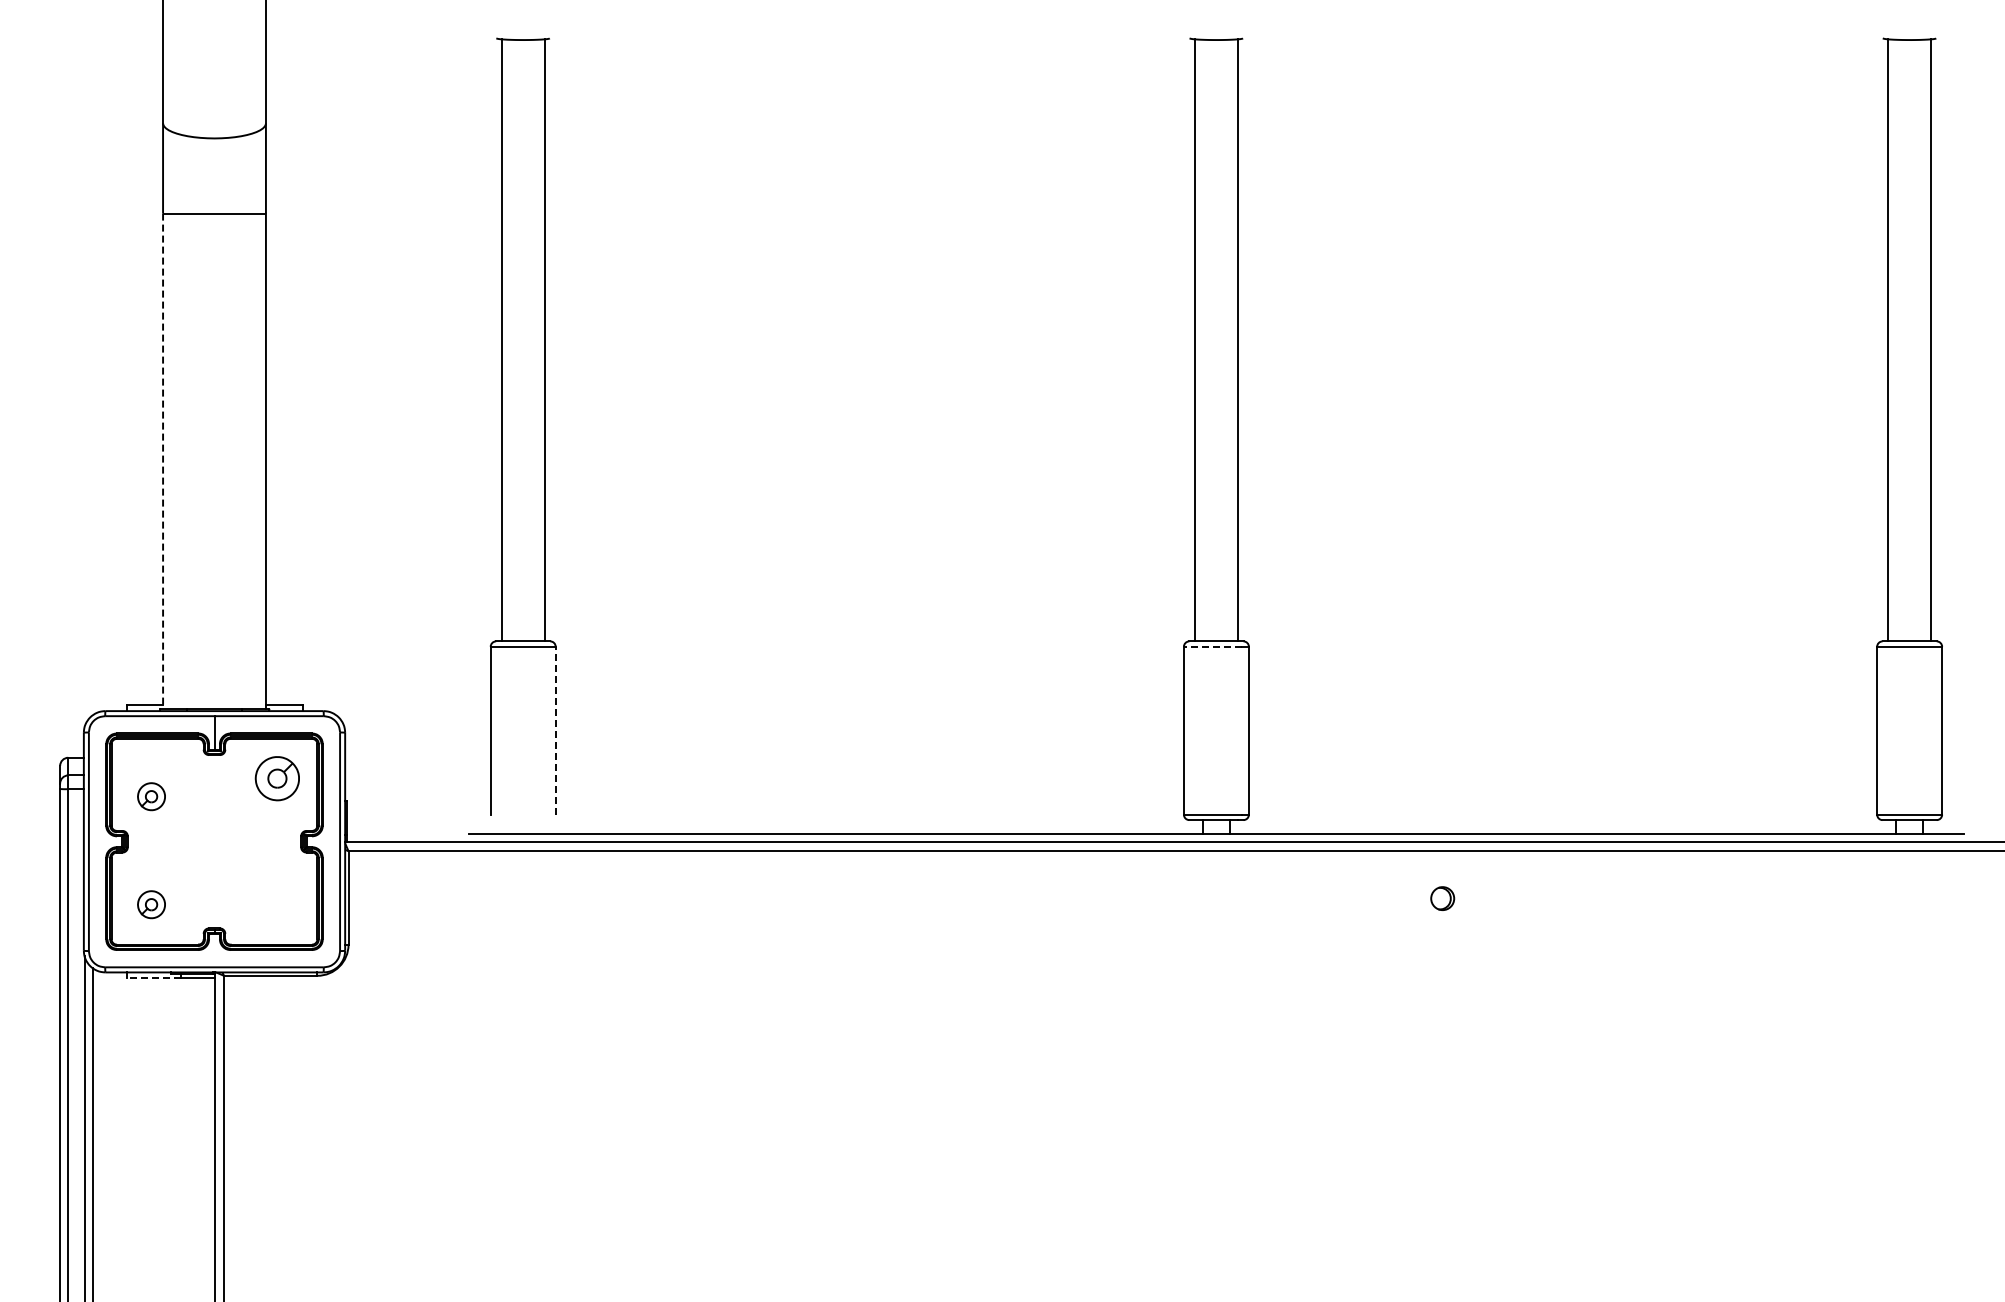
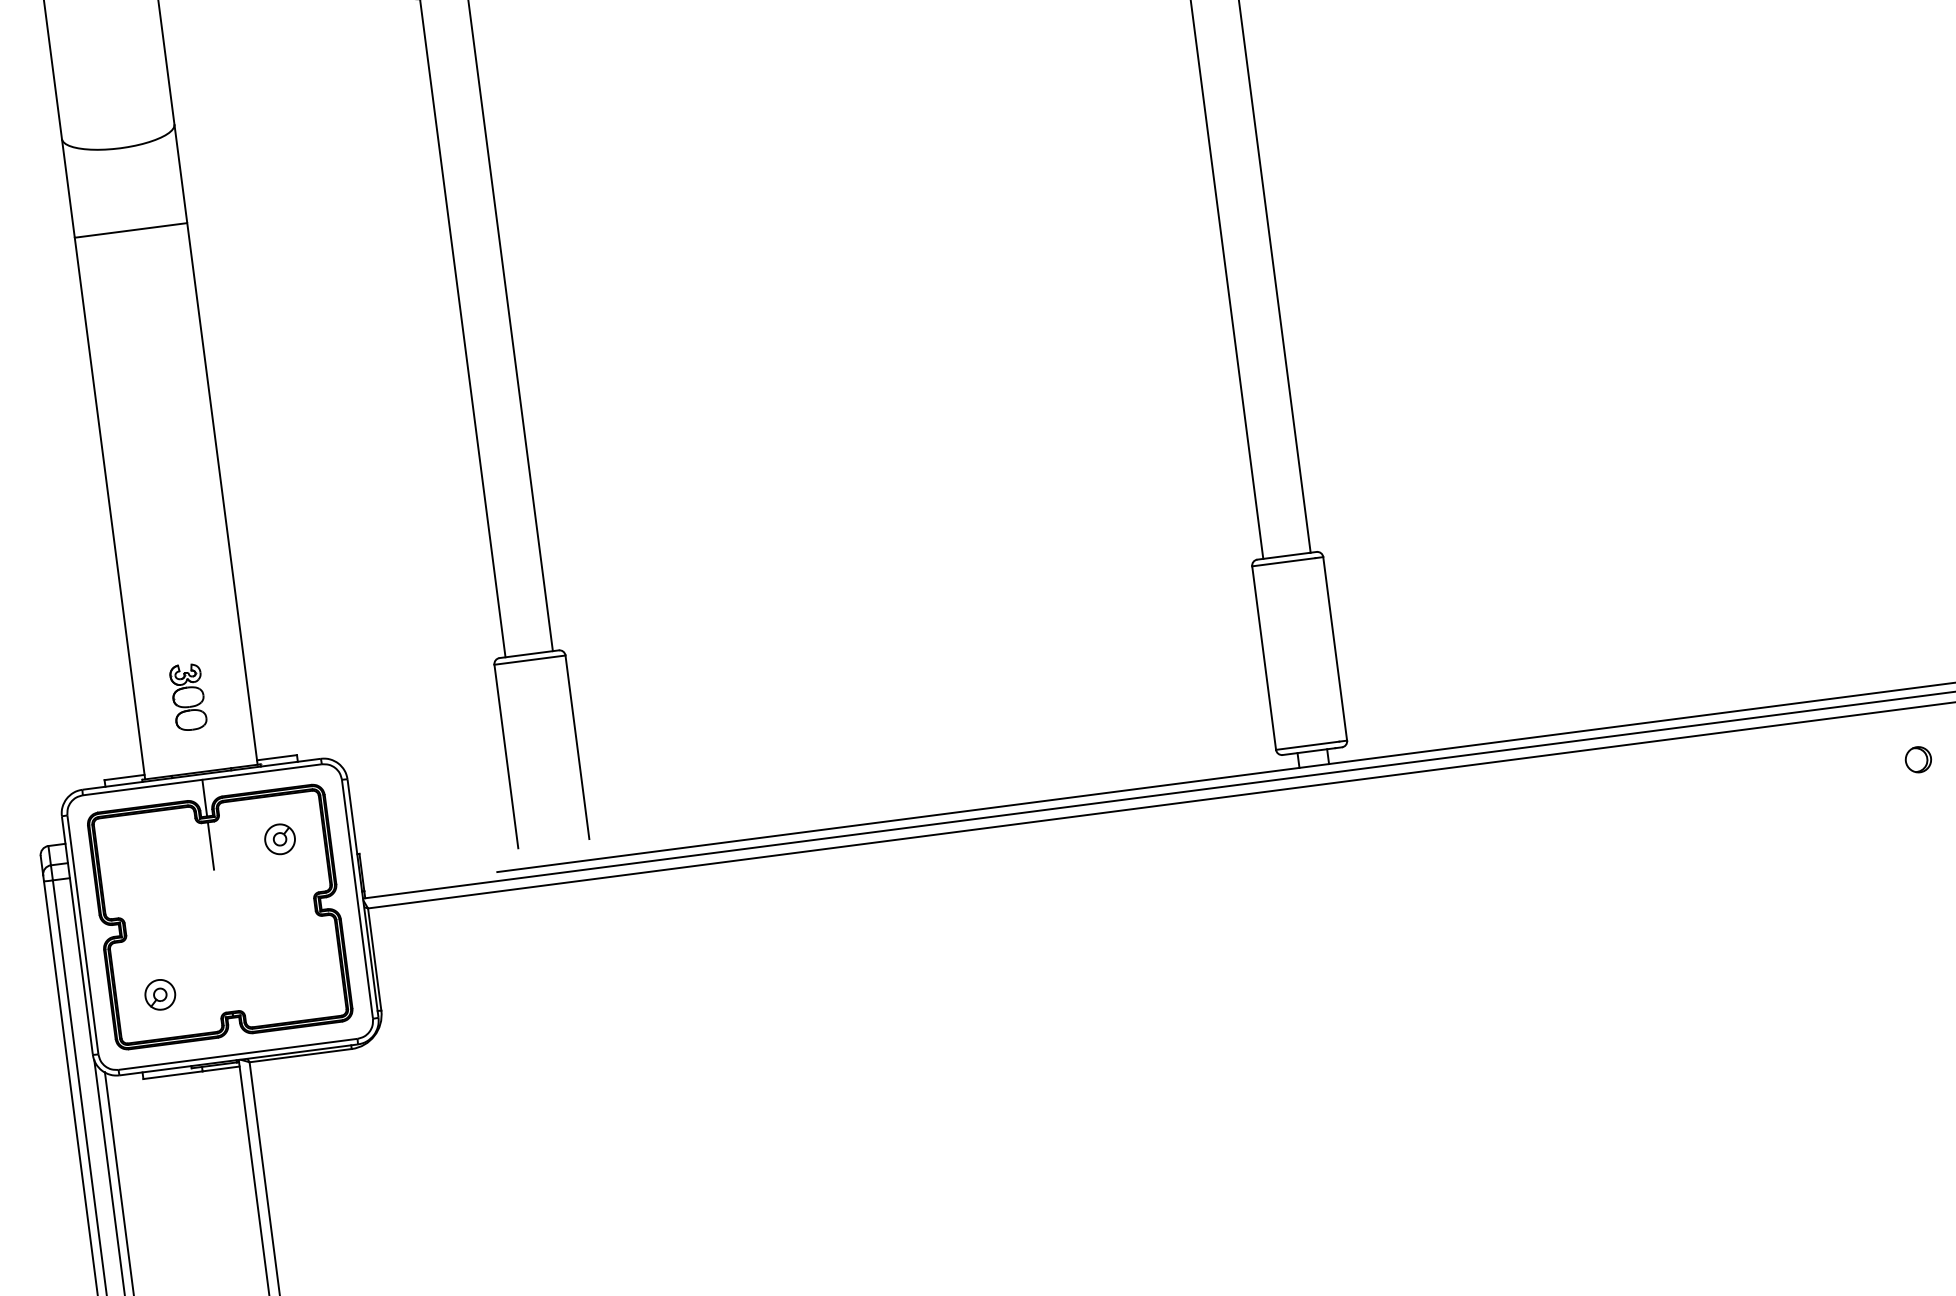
line: (163, 461) -> (110, 508), dashed -> solid
part: (211, 639) -> (188, 696), added
line: (1212, 646) -> (1283, 561), dashed -> solid
line: (555, 730) -> (577, 747), dashed -> solid
line: (214, 776) -> (210, 845), added
part: (277, 778) -> (280, 838), size x0.62
part: (151, 796) -> (144, 876), removed
part: (1442, 898) -> (1918, 759), moved
line: (153, 978) -> (172, 1075), dashed -> solid

